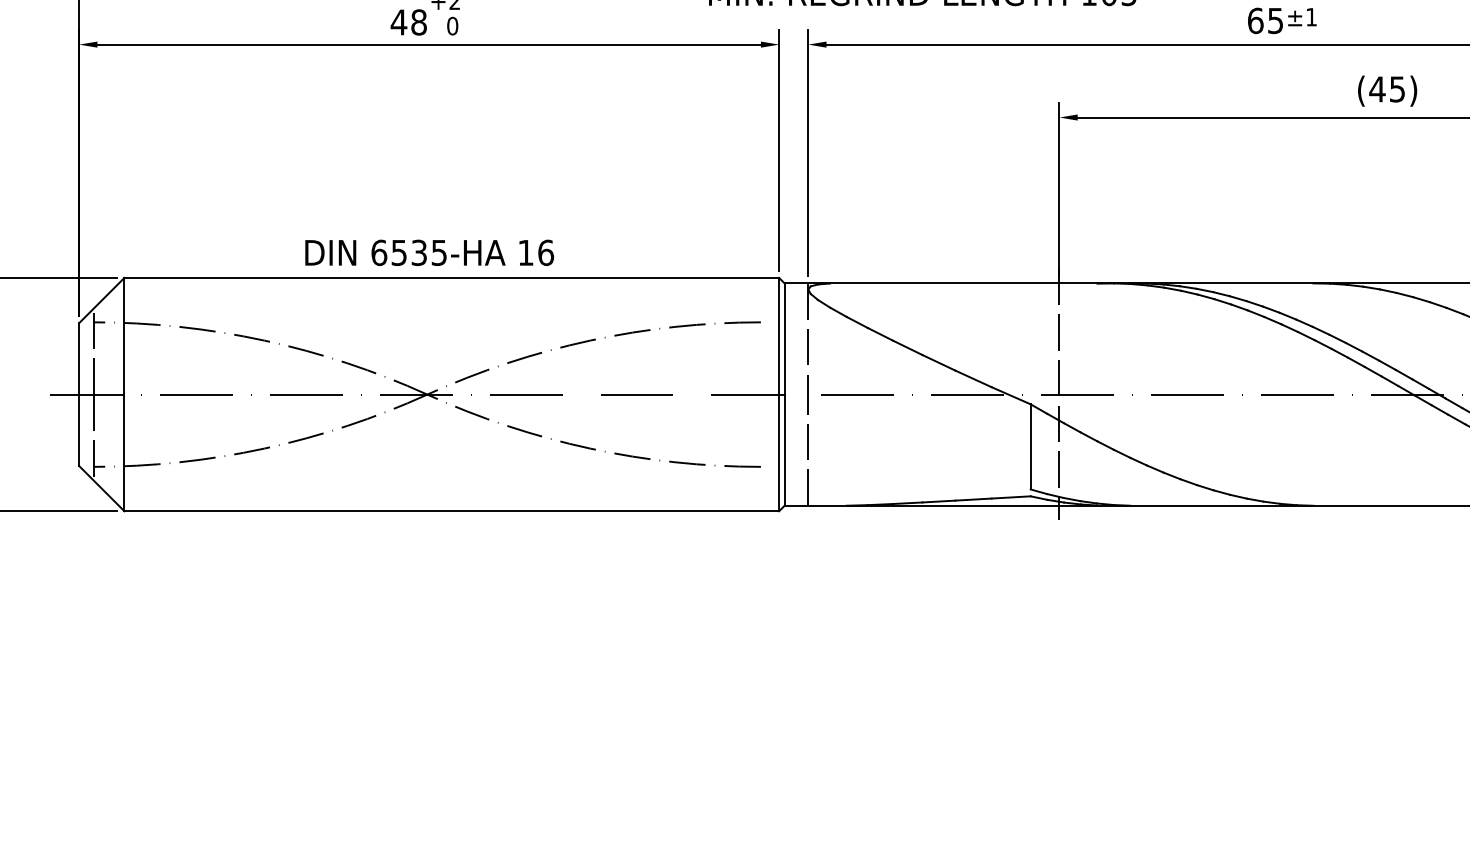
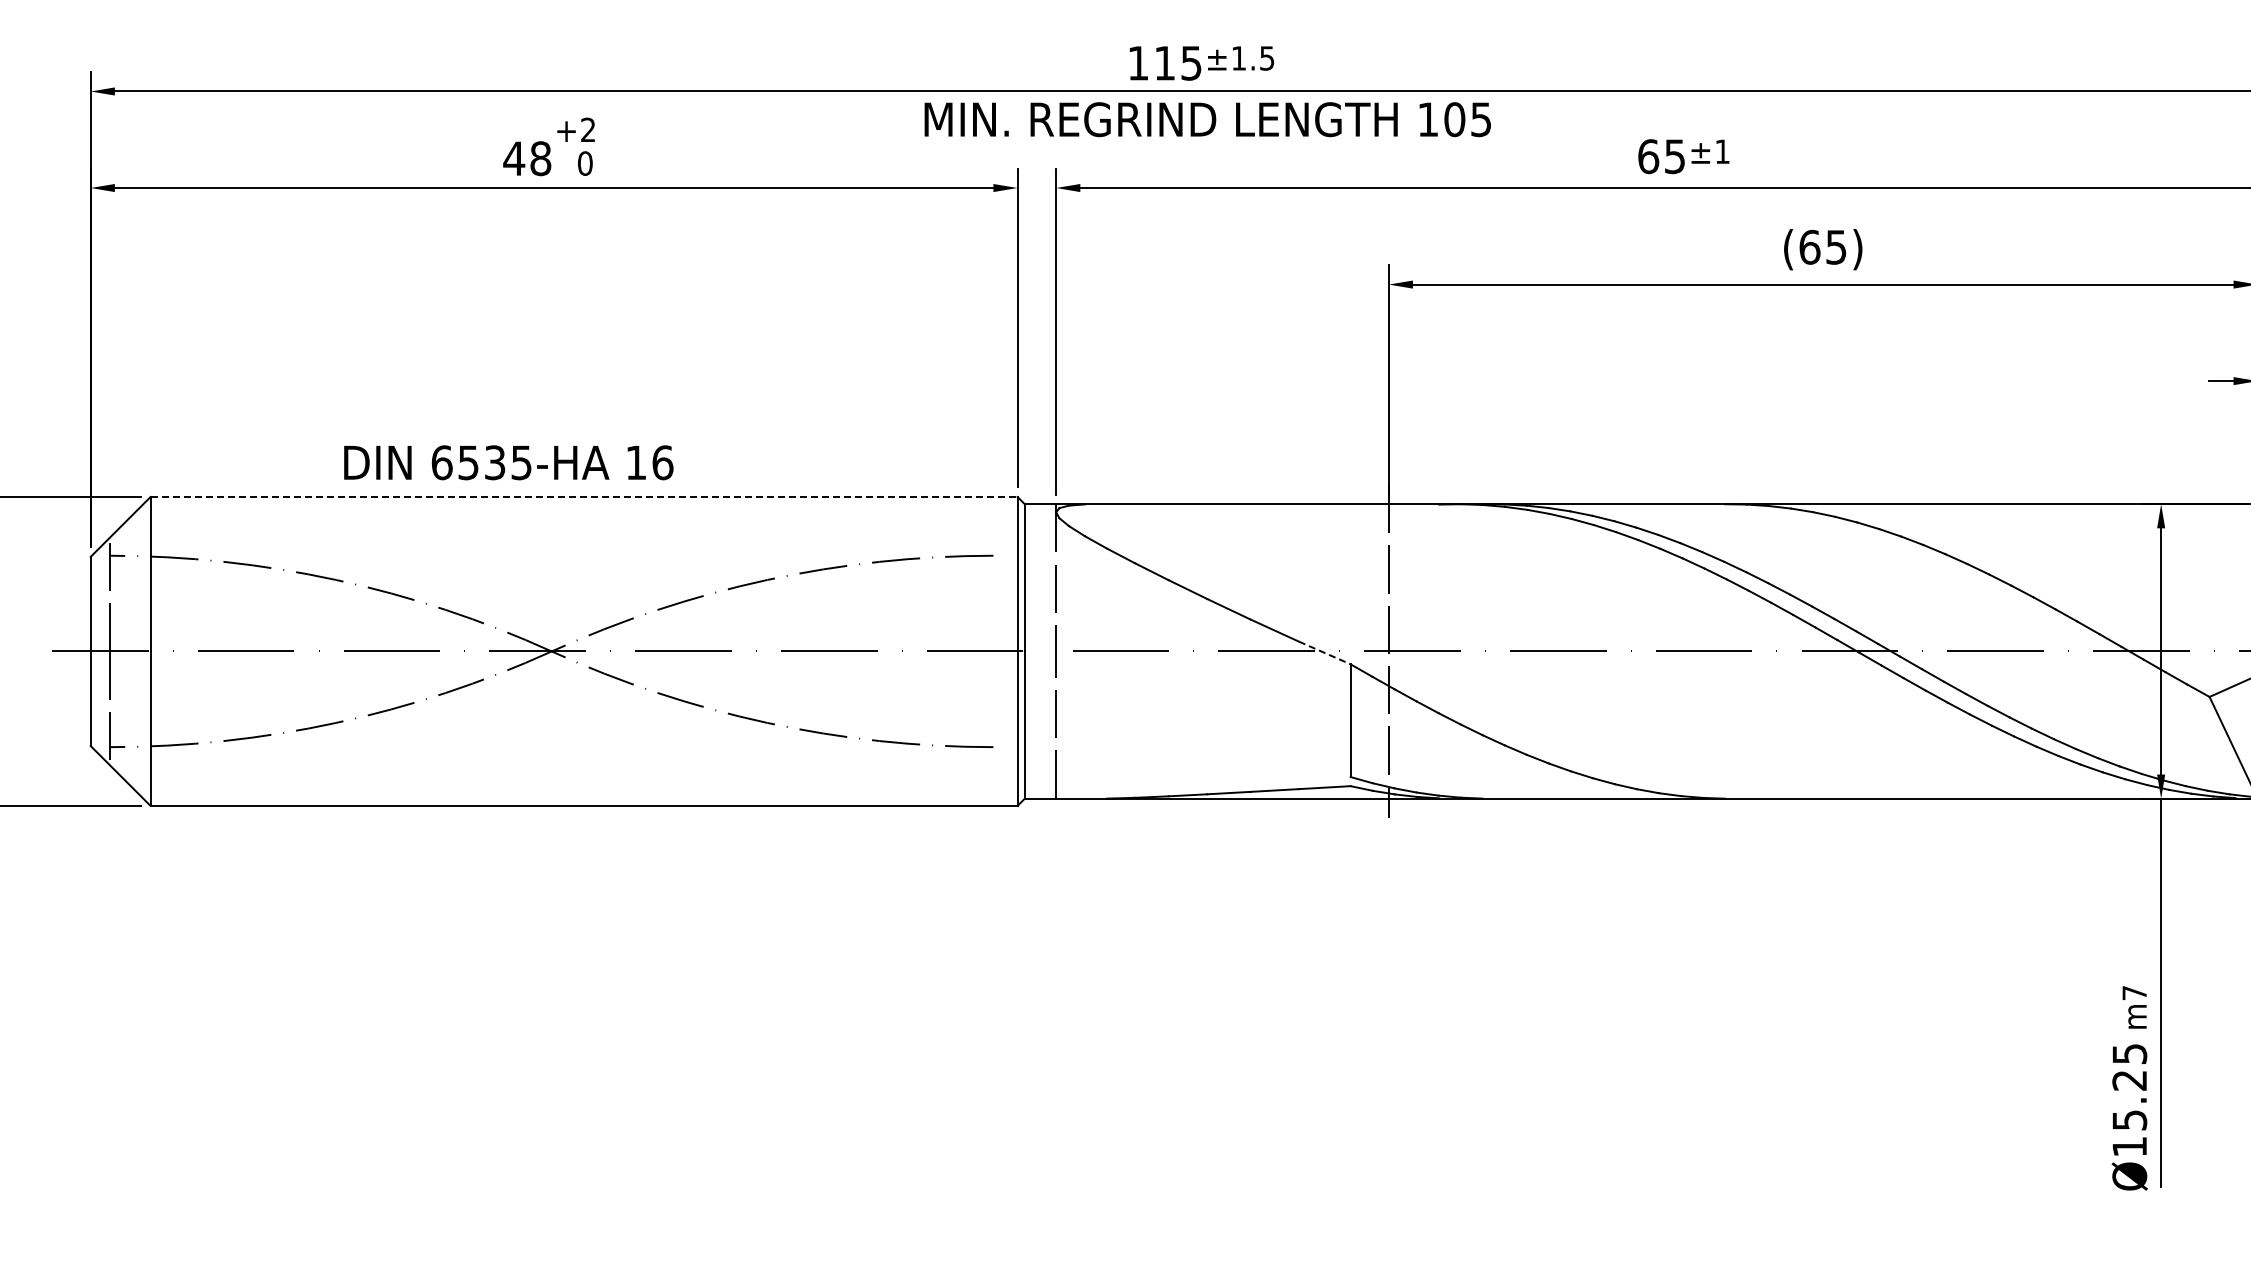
text: (1377, 88) -> (1809, 246), (45) -> (65)
text: (429, 252) -> (508, 462), moved
line: (452, 277) -> (584, 496), solid -> dashed
line: (1011, 396) -> (1325, 653), solid -> dashed

